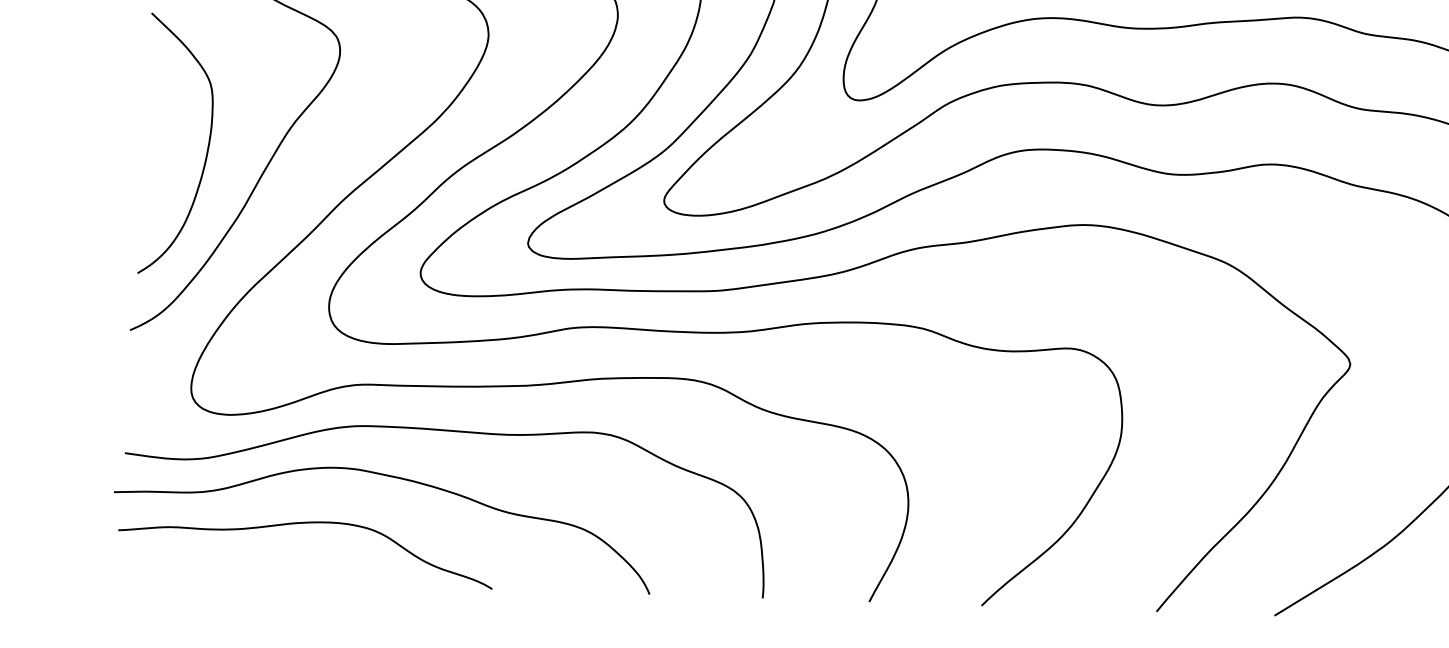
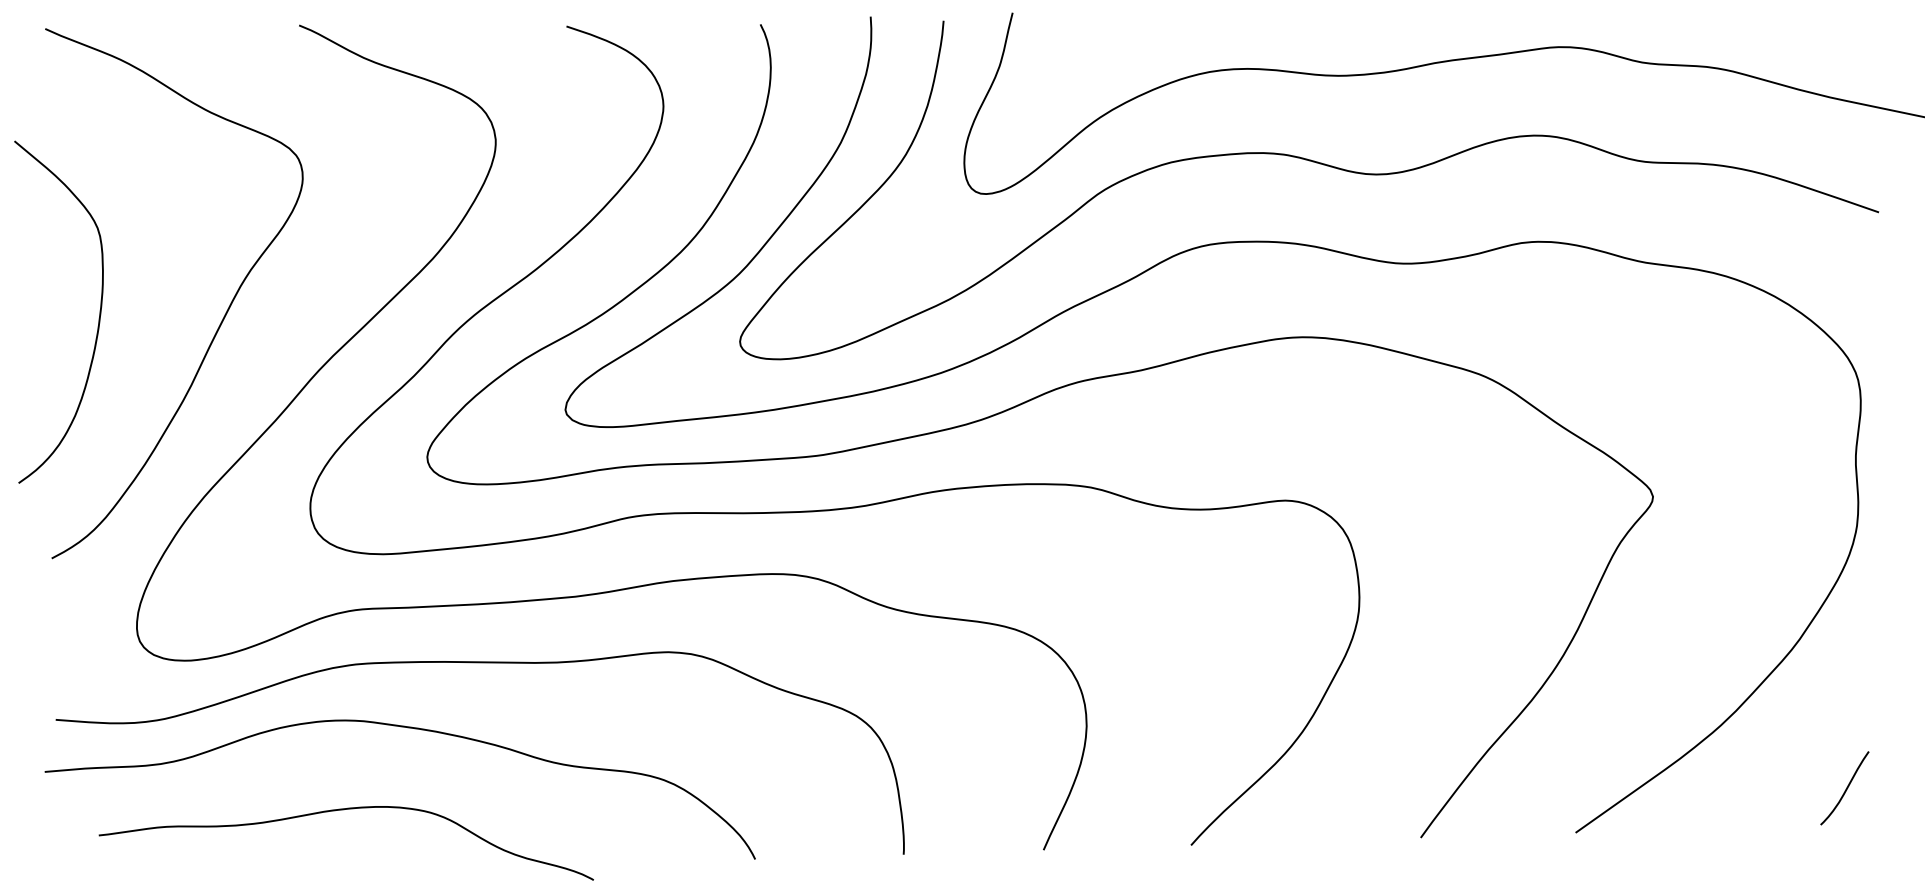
curve: (206, 152) -> (98, 318), moved
curve: (305, 523) -> (343, 810), moved

